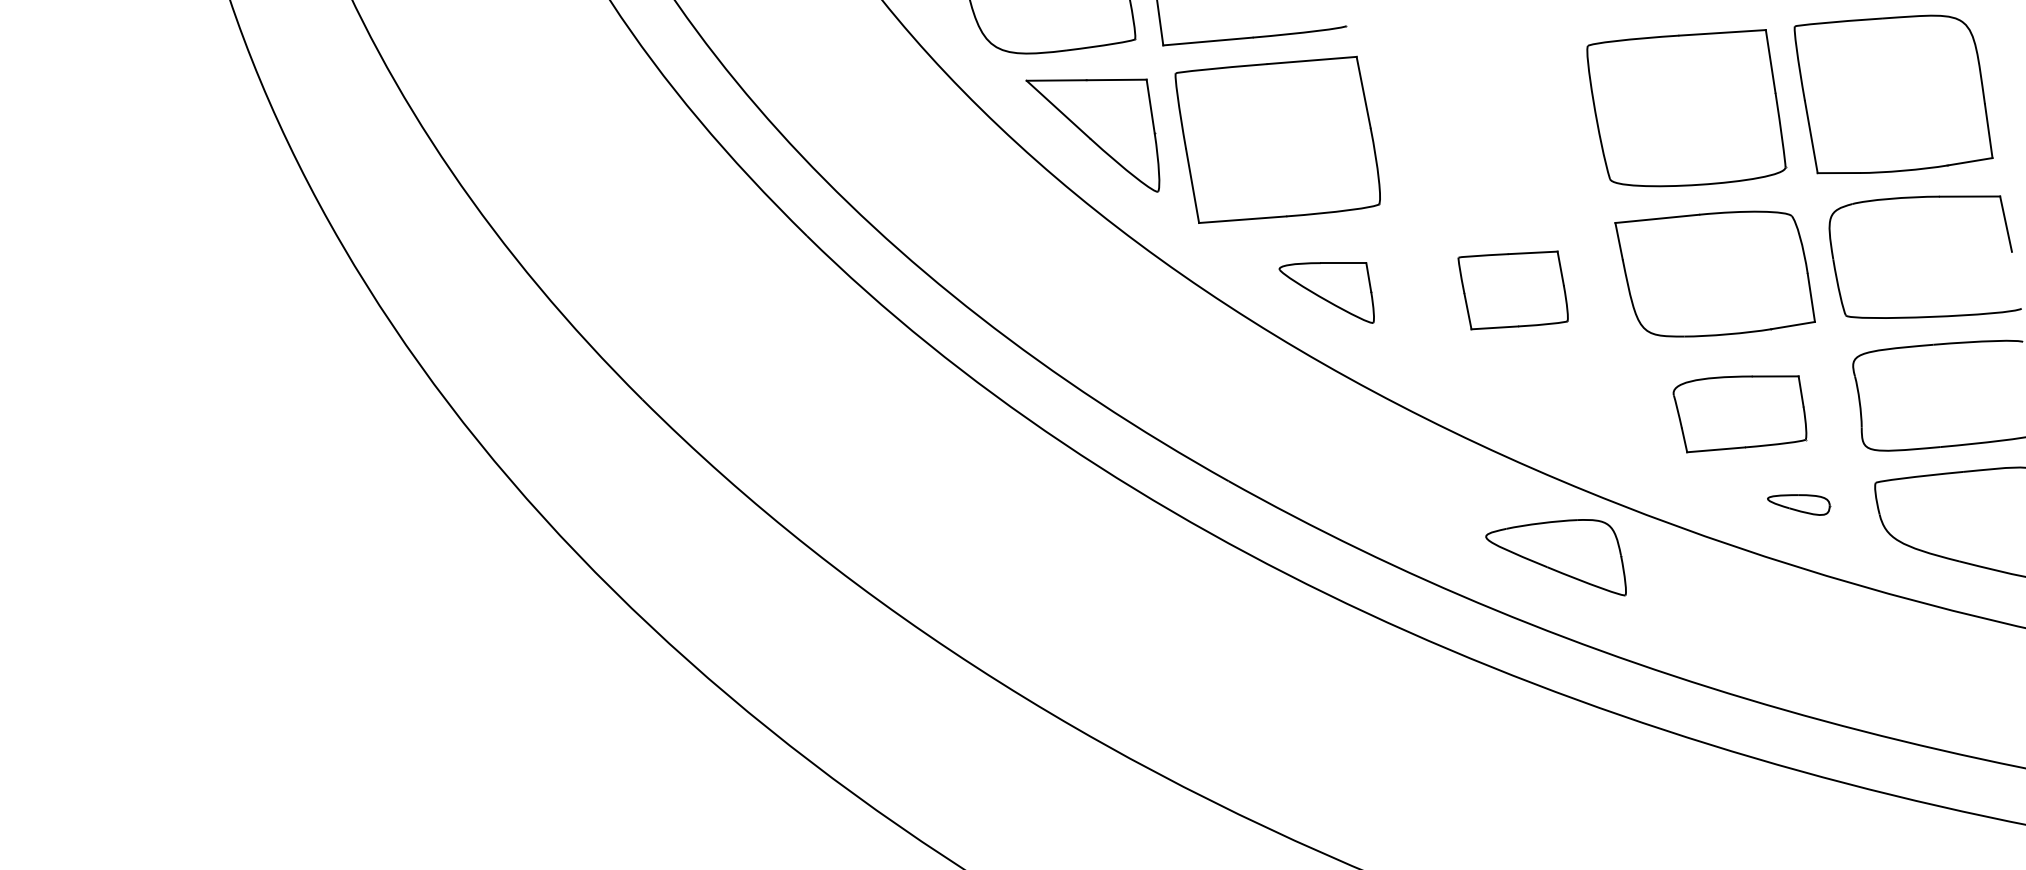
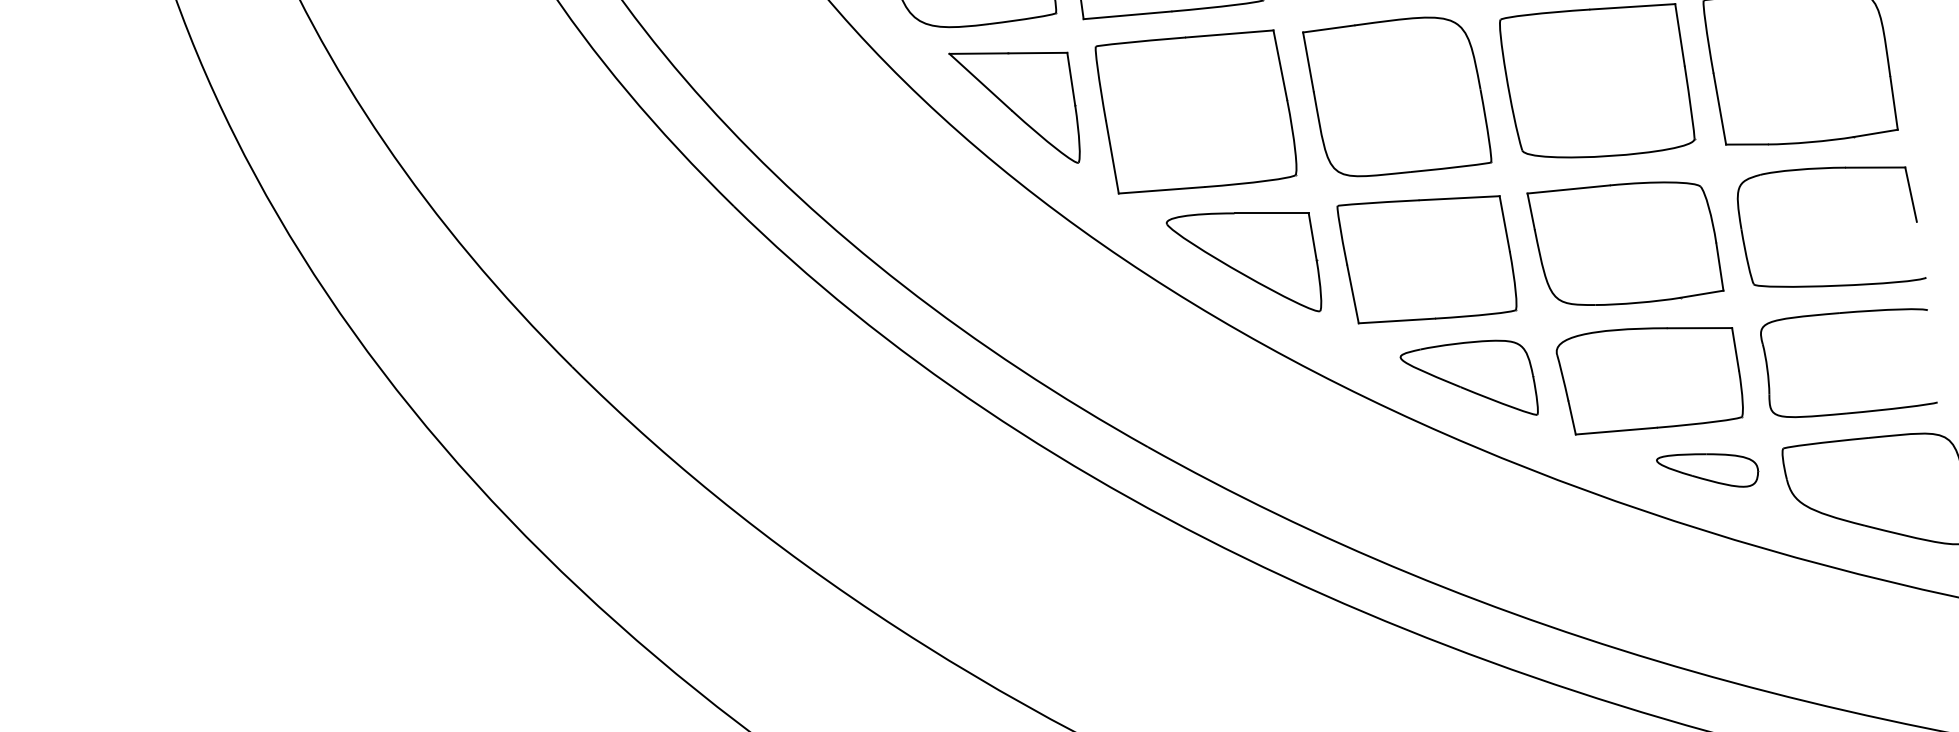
part: (1482, 124) -> (1397, 96), added
part: (1513, 290) -> (1427, 259), size x1.67
part: (1326, 292) -> (1243, 261), size x1.67
part: (1739, 414) -> (1649, 381), size x1.43
part: (1798, 504) -> (1707, 469), size x1.67
part: (1555, 557) -> (1468, 377), moved

